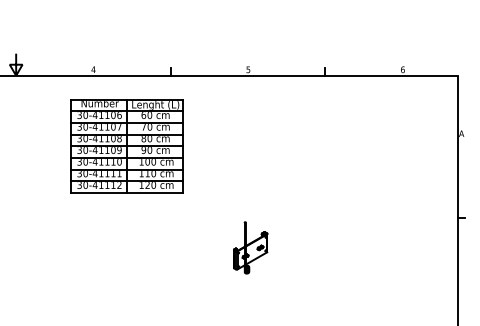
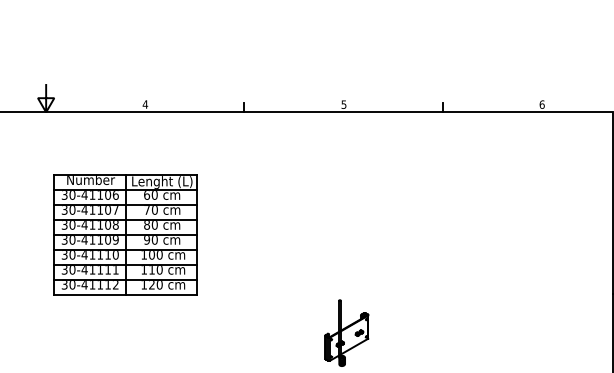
part: (126, 146) -> (124, 235), moved

